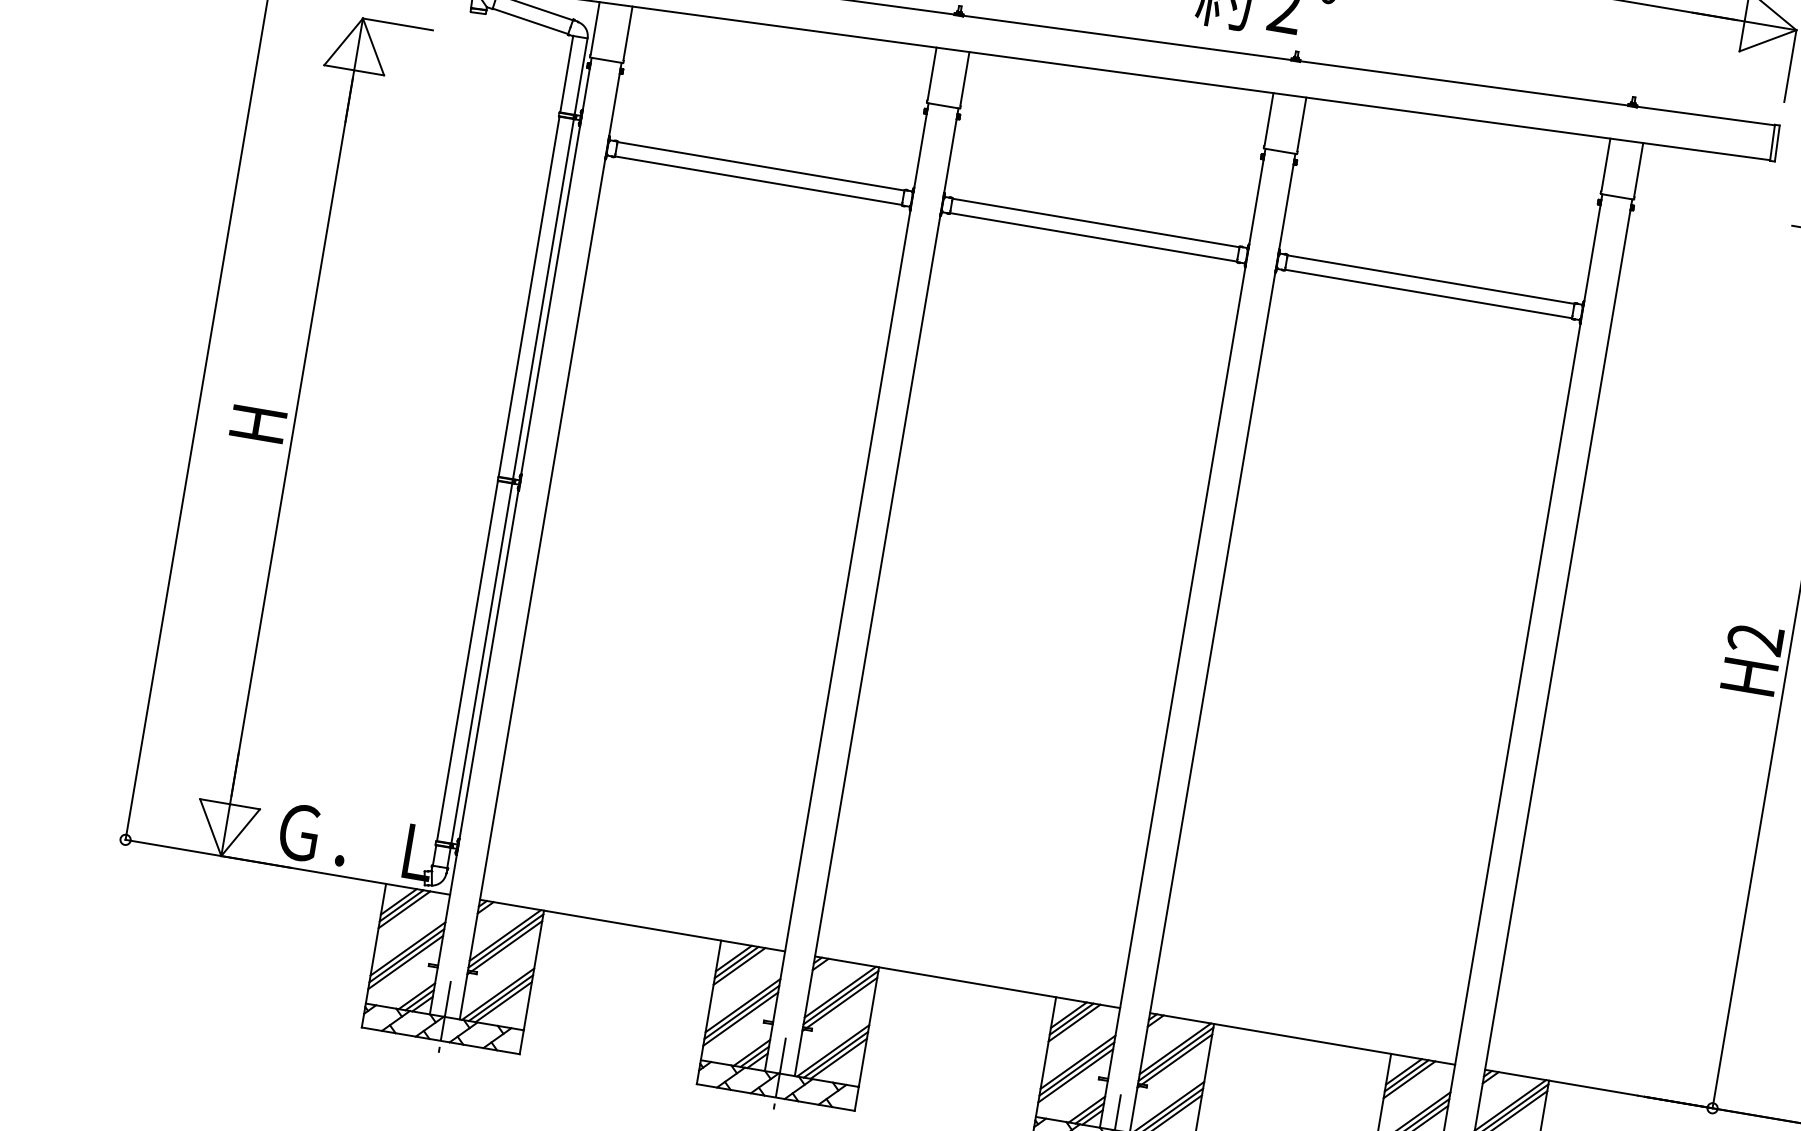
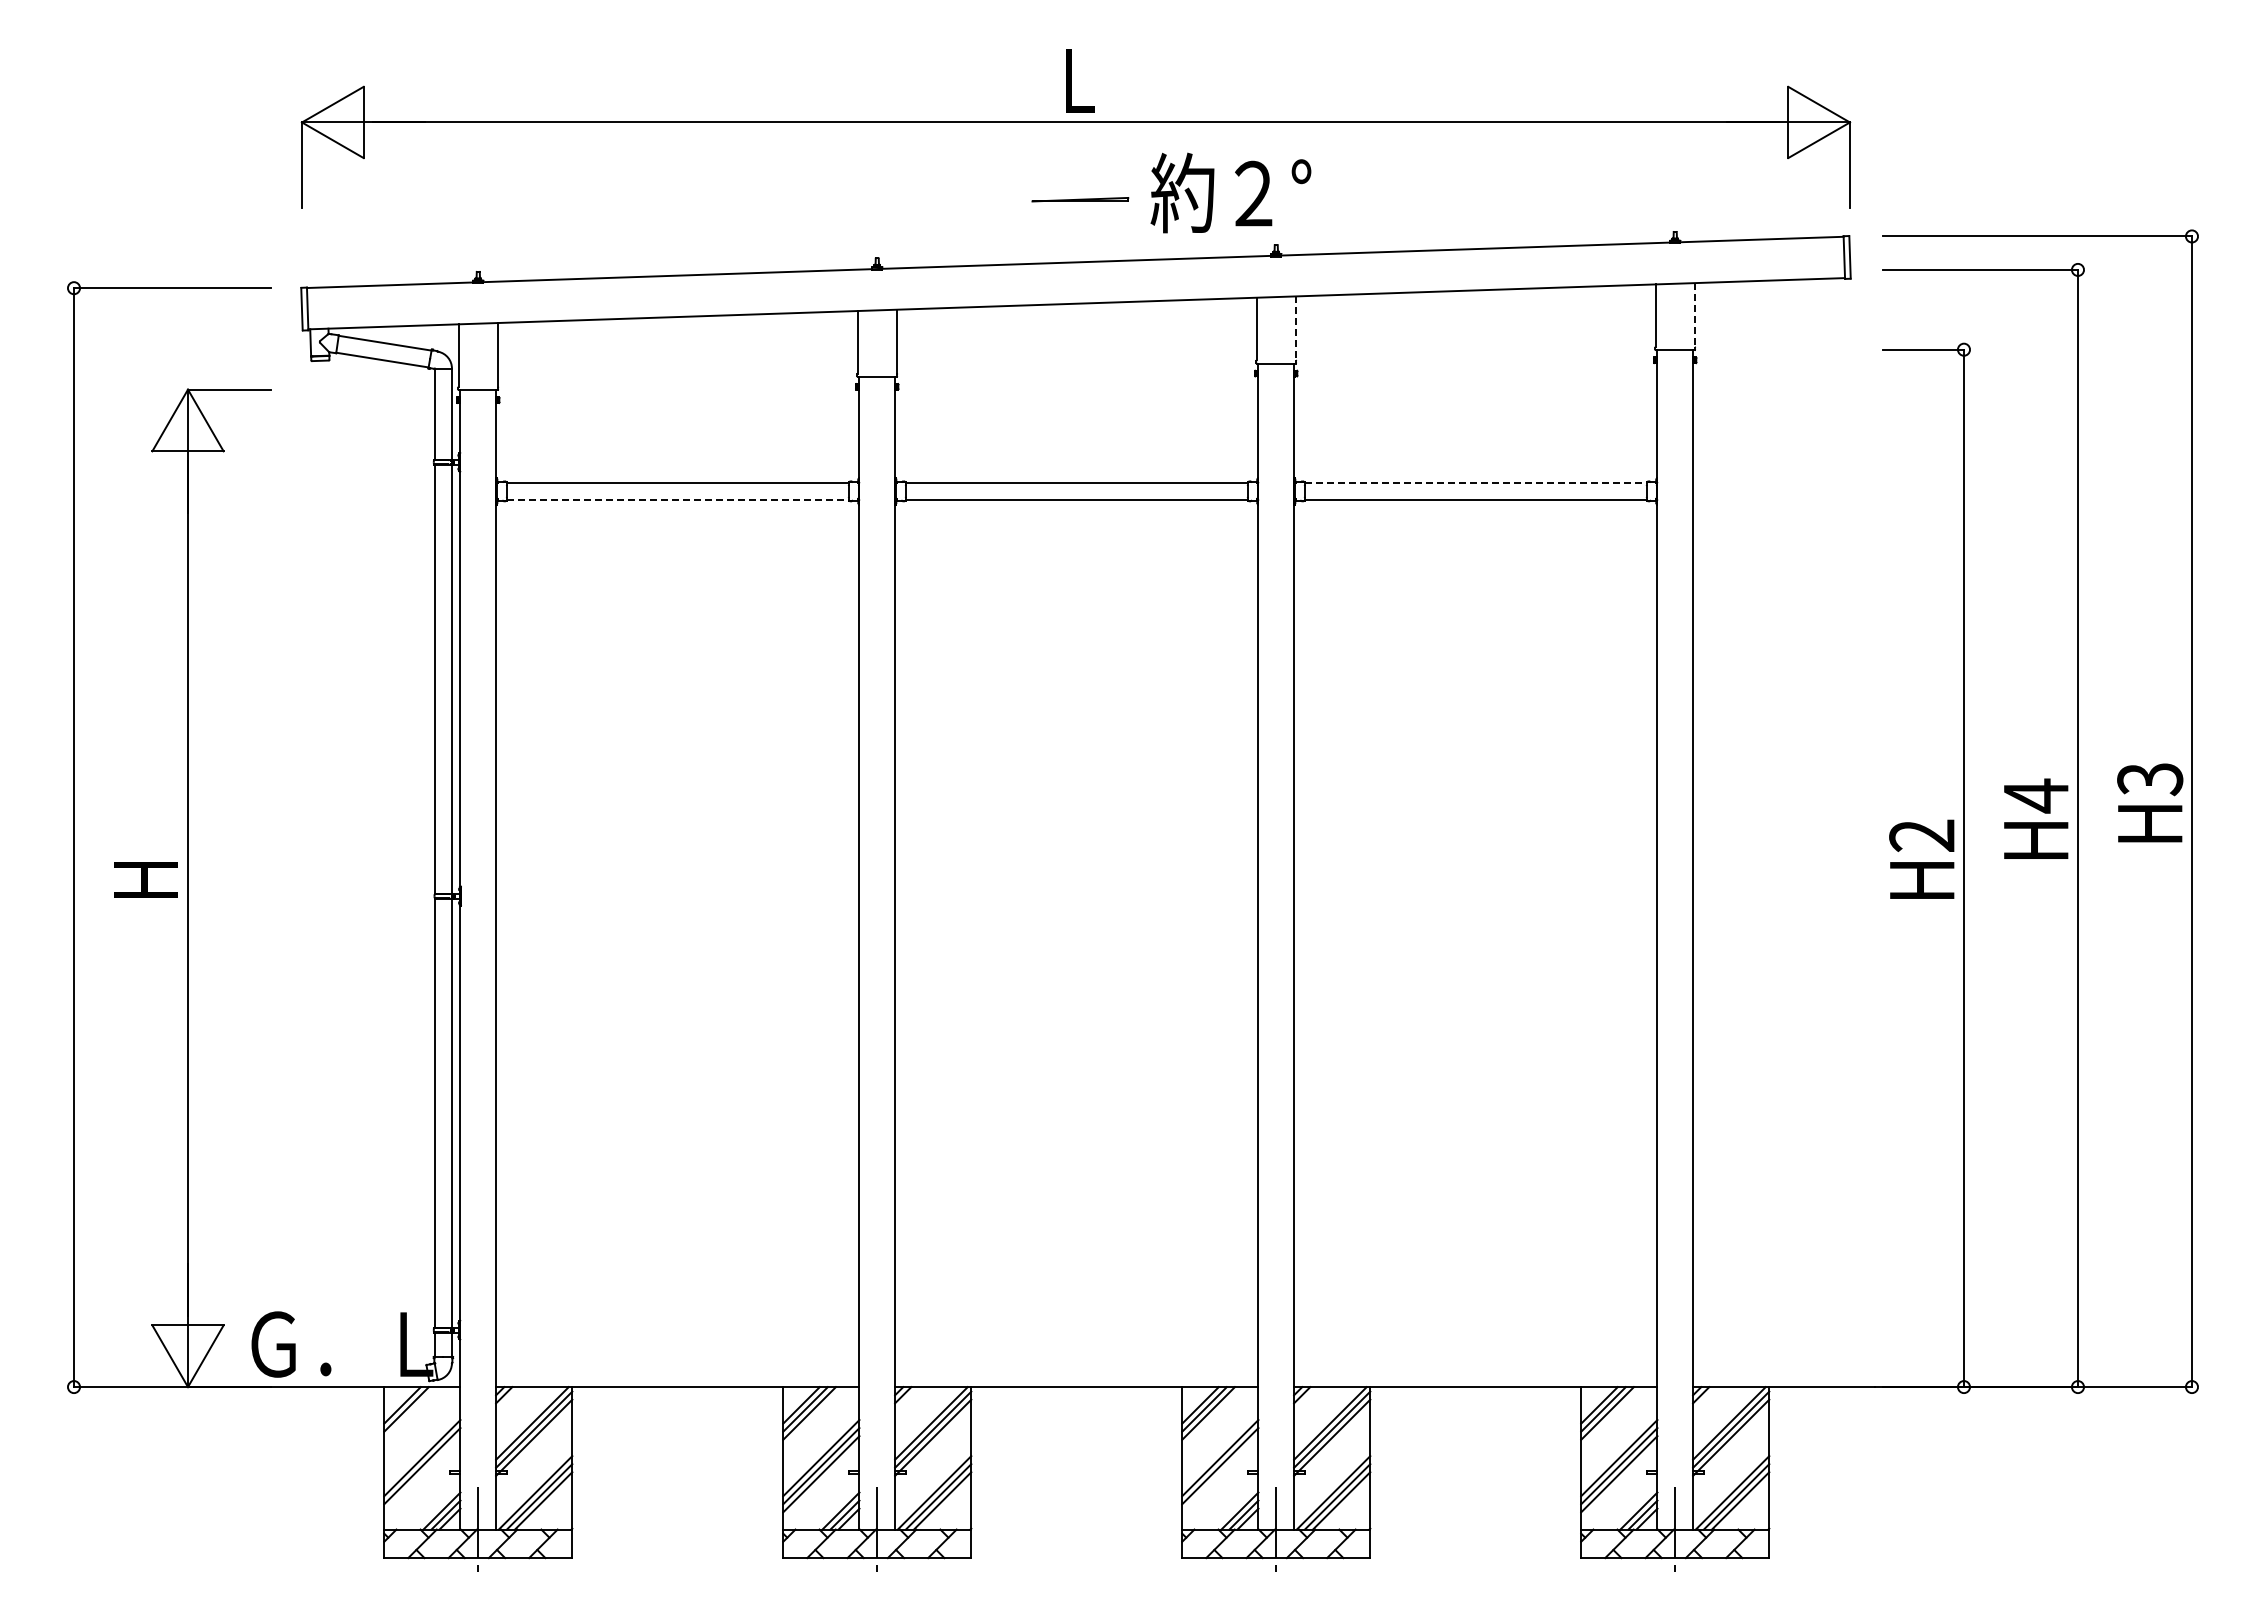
line: (1301, 124) -> (1295, 328), solid -> dashed
line: (1638, 170) -> (1694, 315), solid -> dashed
line: (758, 180) -> (677, 499), solid -> dashed
line: (1430, 279) -> (1475, 482), solid -> dashed
line: (404, 909) -> (410, 1413), removed
line: (405, 962) -> (422, 1474), removed
line: (1075, 1076) -> (1220, 1474), removed

